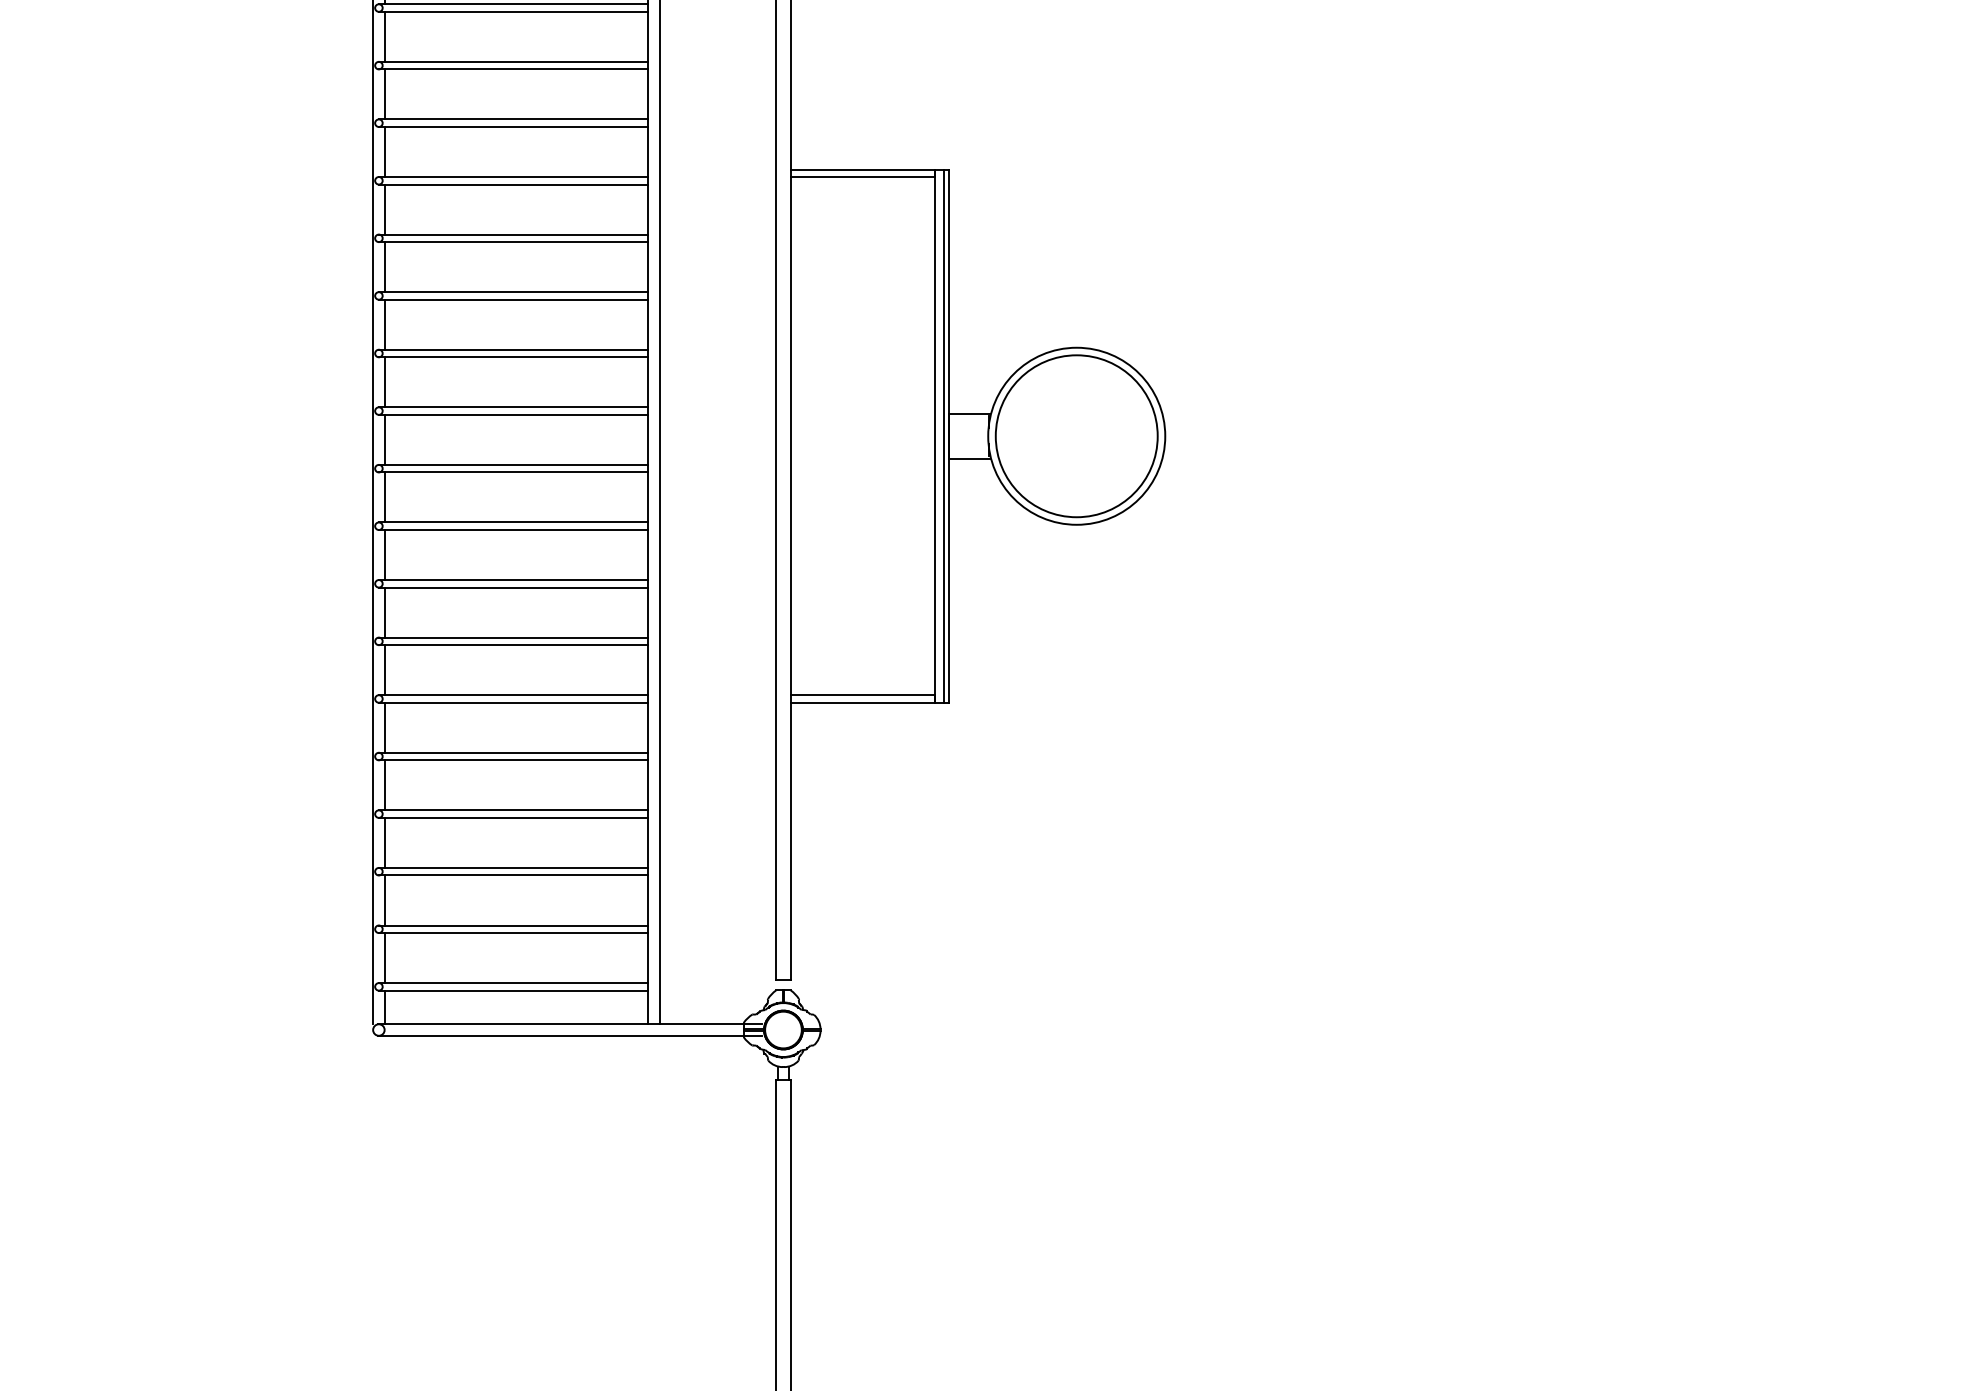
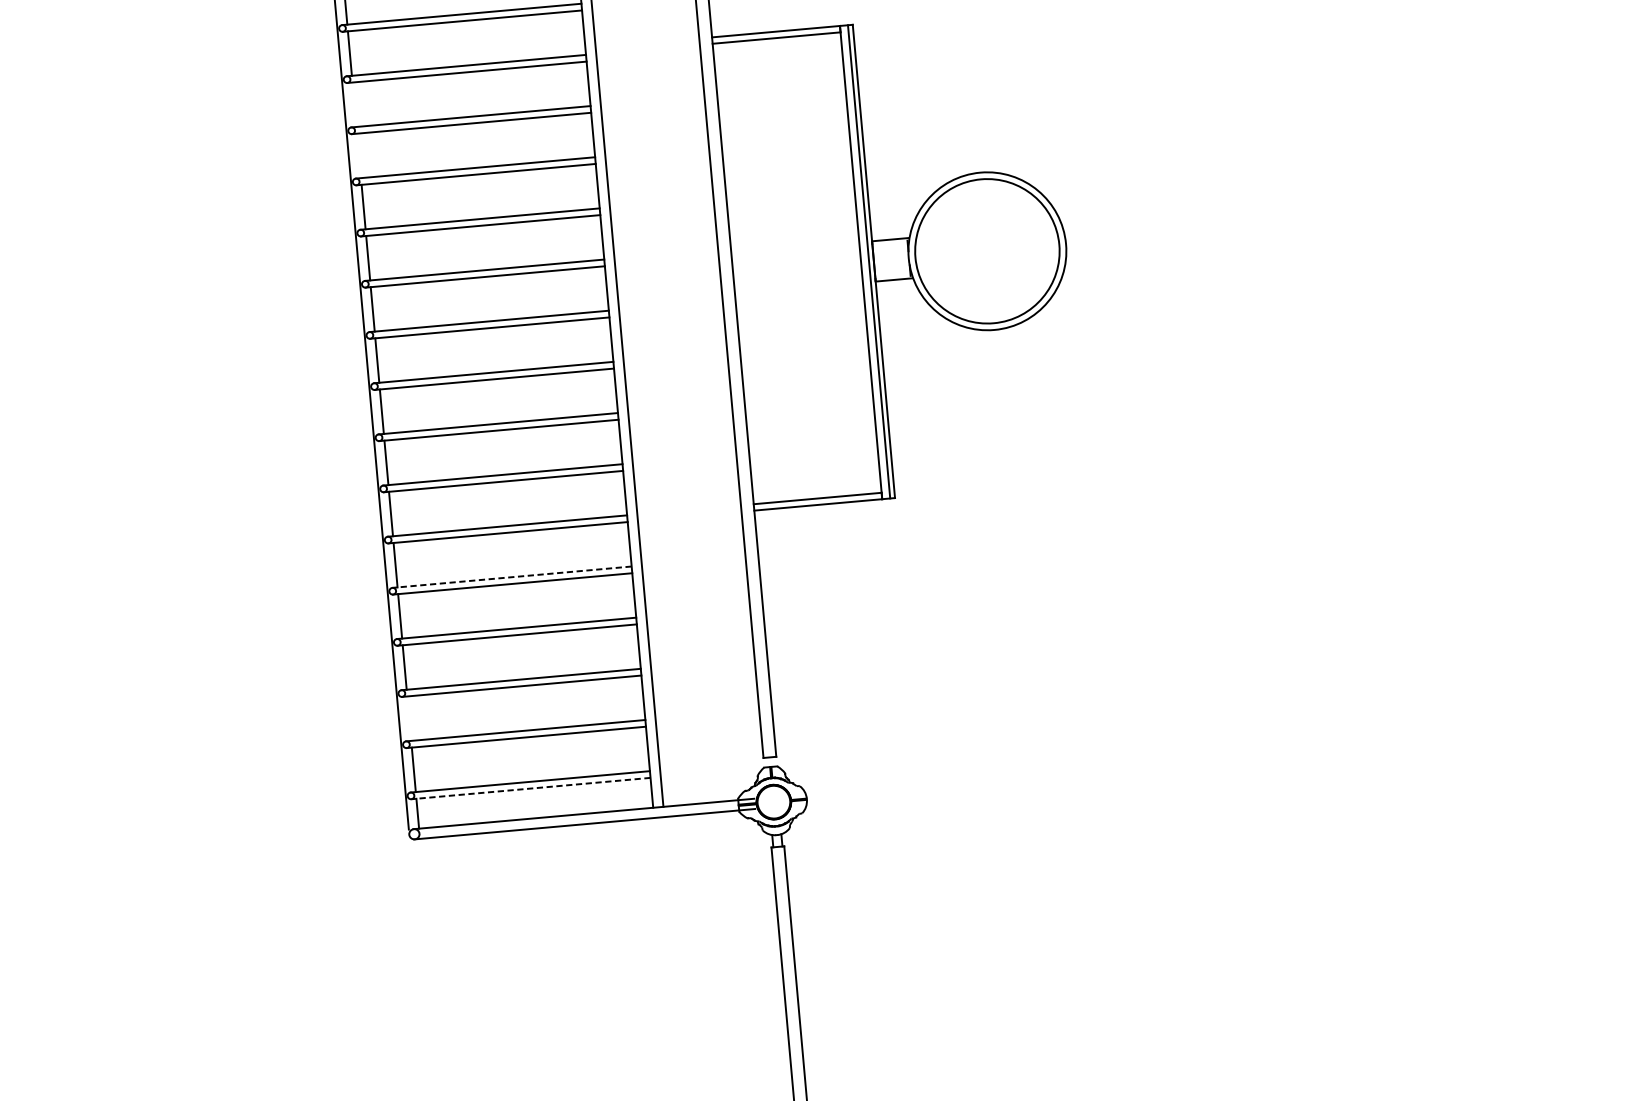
line: (384, 209) -> (354, 104), removed
line: (384, 267) -> (358, 156), removed
line: (513, 752) -> (512, 576), solid -> dashed
line: (384, 900) -> (409, 718), removed
line: (513, 990) -> (530, 788), solid -> dashed

